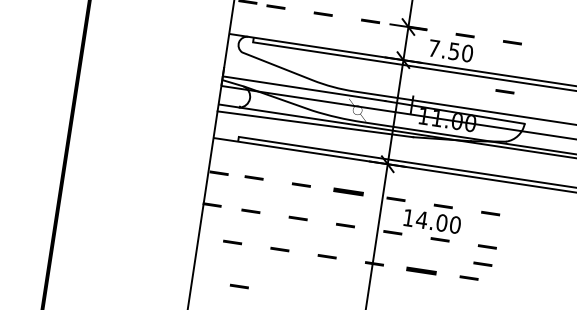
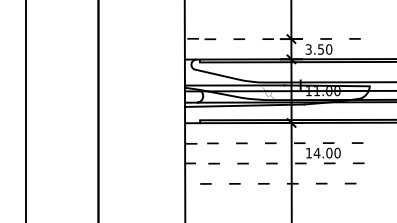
text: (433, 48) -> (308, 49), 7.50 -> 3.50
line: (504, 90) -> (354, 68), removed
part: (348, 192) -> (270, 143), size x0.62
line: (482, 263) -> (357, 173), removed
part: (421, 270) -> (321, 183), size x0.62
line: (238, 286) -> (213, 209), removed

